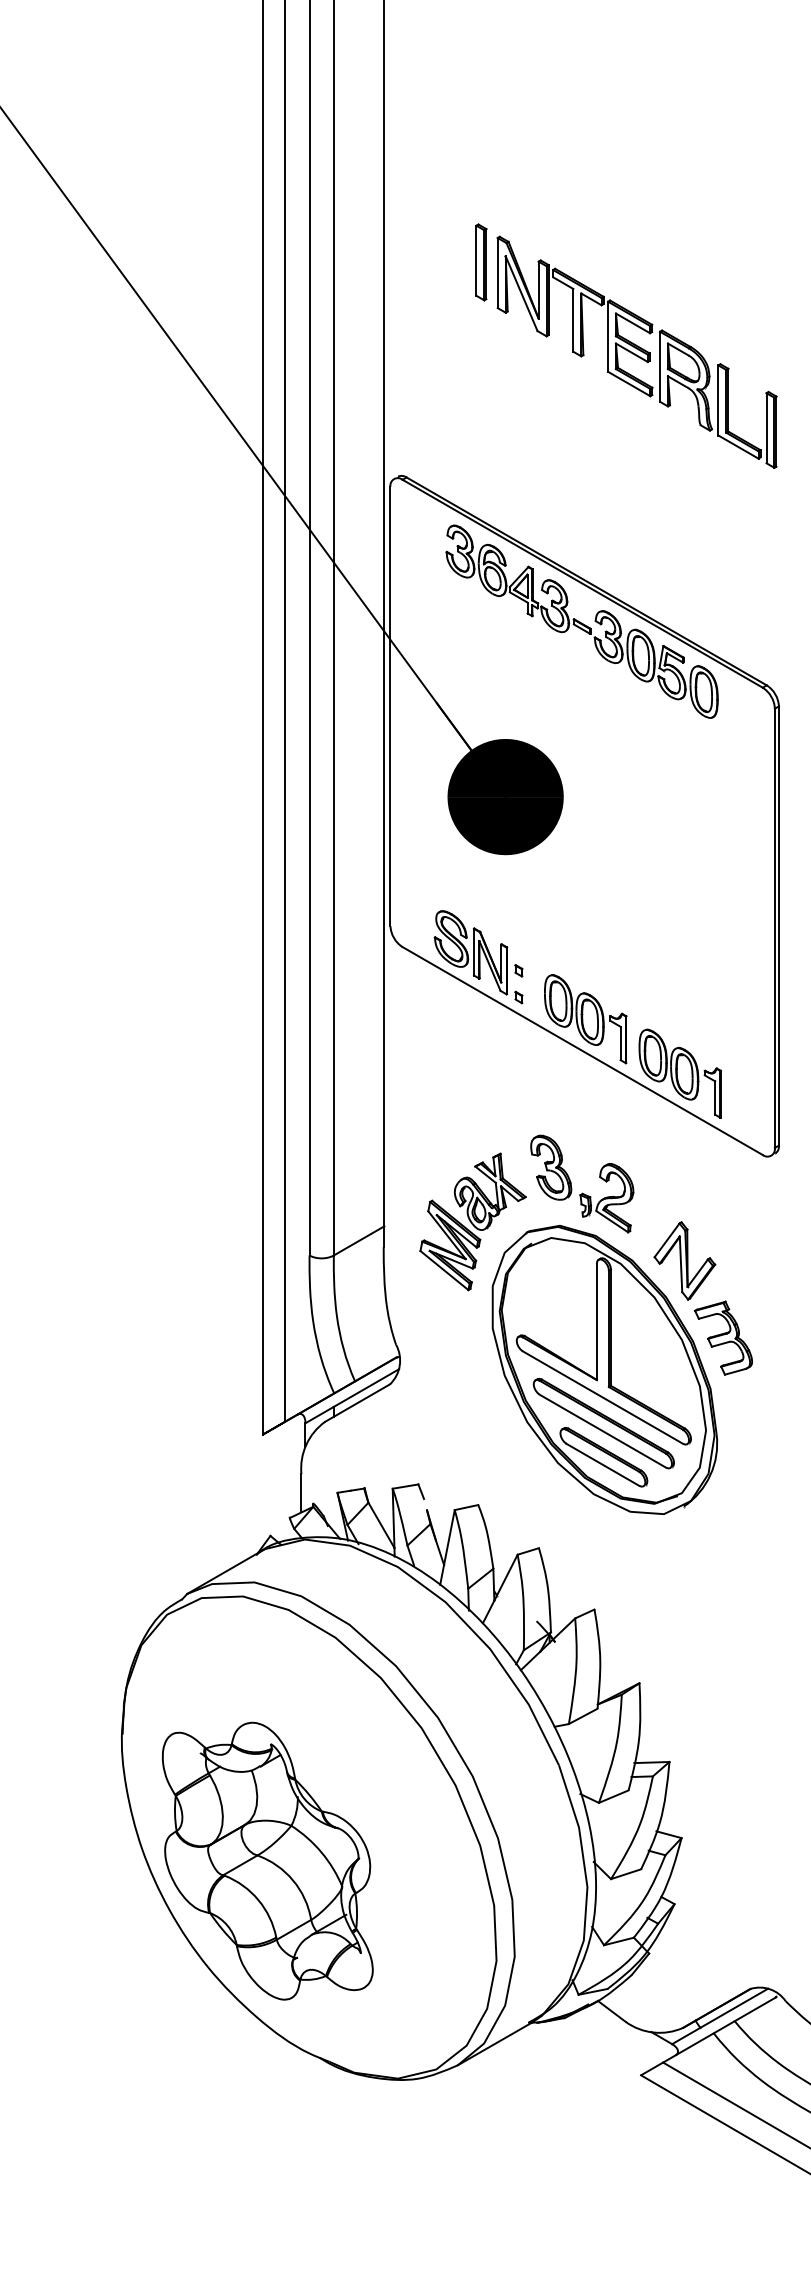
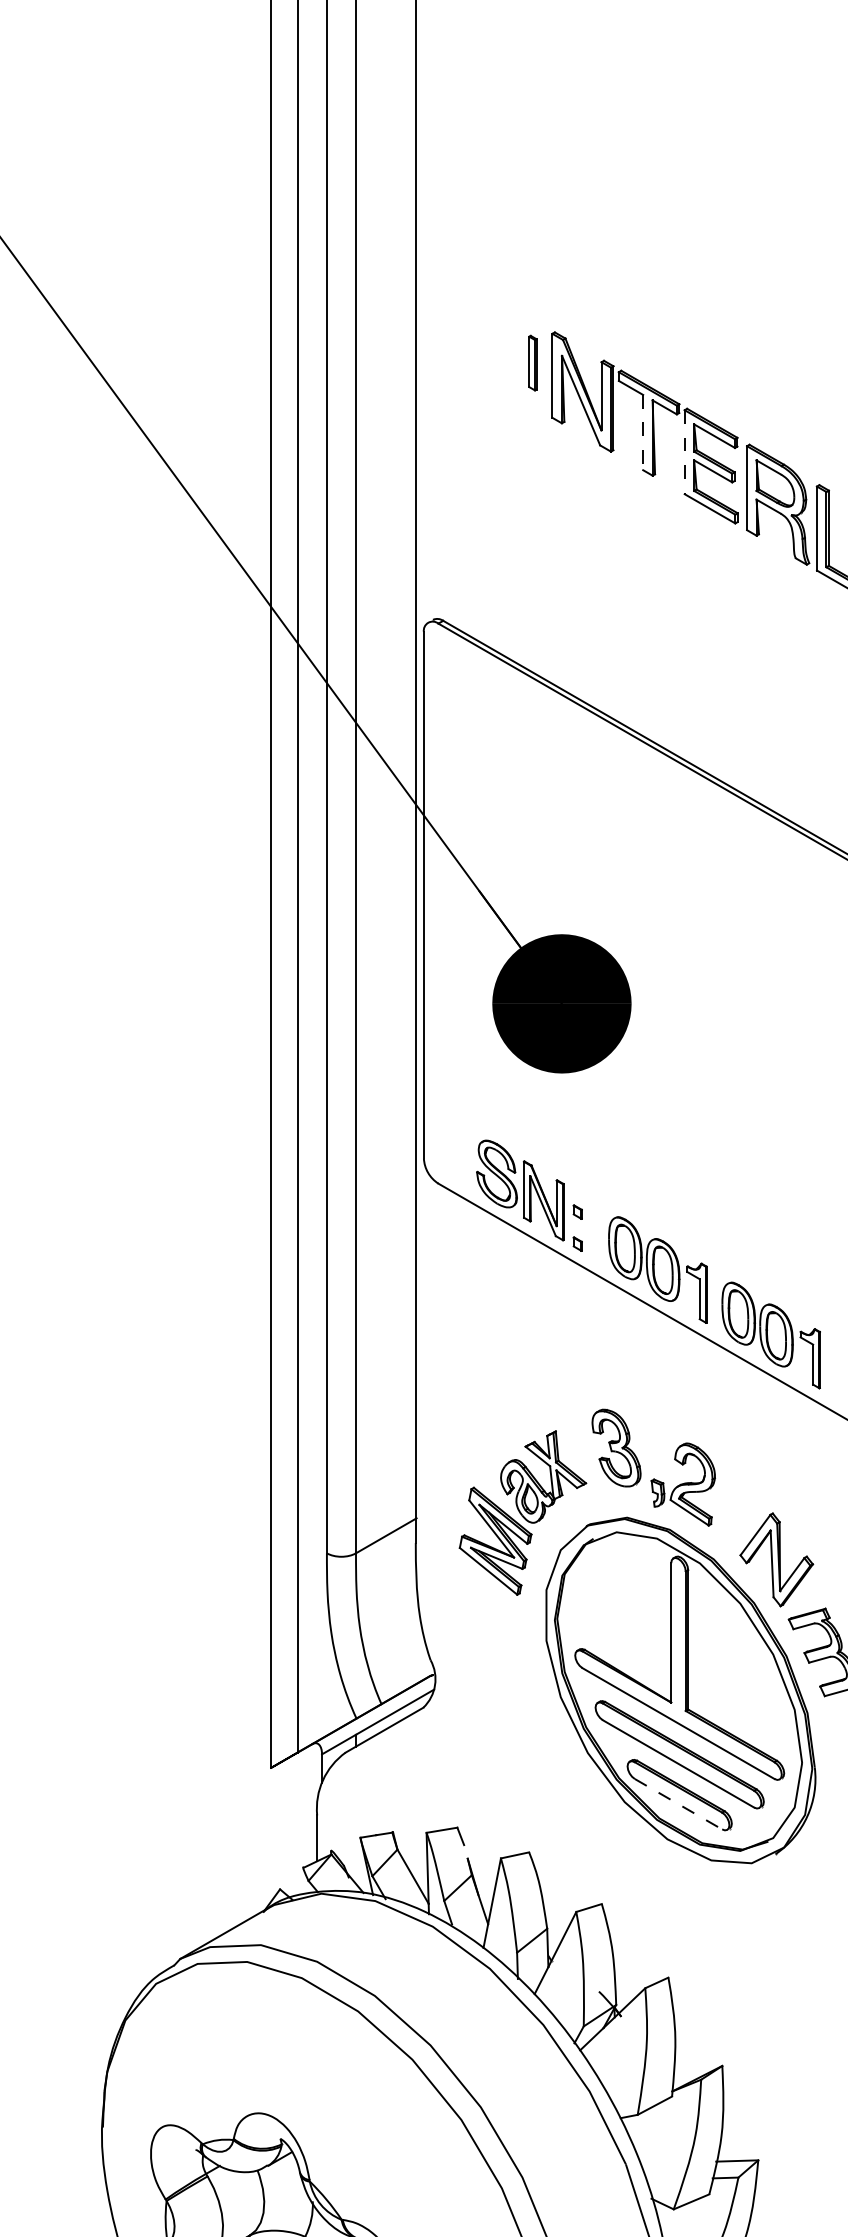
part: (481, 262) -> (533, 363), size x0.6
line: (573, 320) -> (643, 432), solid -> dashed
line: (608, 337) -> (685, 453), solid -> dashed
part: (581, 621) -> (652, 793), removed
line: (603, 1465) -> (679, 1804), solid -> dashed

